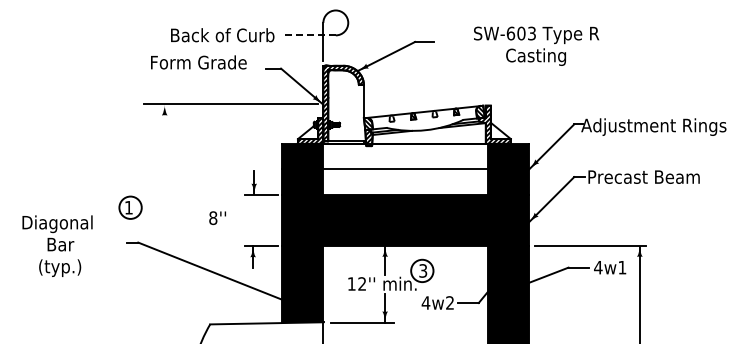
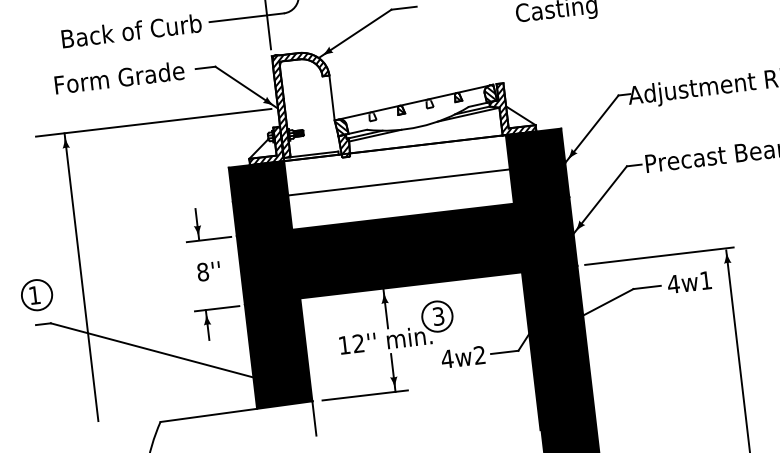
line: (308, 35) -> (247, 17), dashed -> solid
text: (198, 62) -> (119, 77), moved
part: (130, 207) -> (36, 294), moved
line: (164, 211) -> (81, 277), added
text: (217, 217) -> (208, 270), moved

